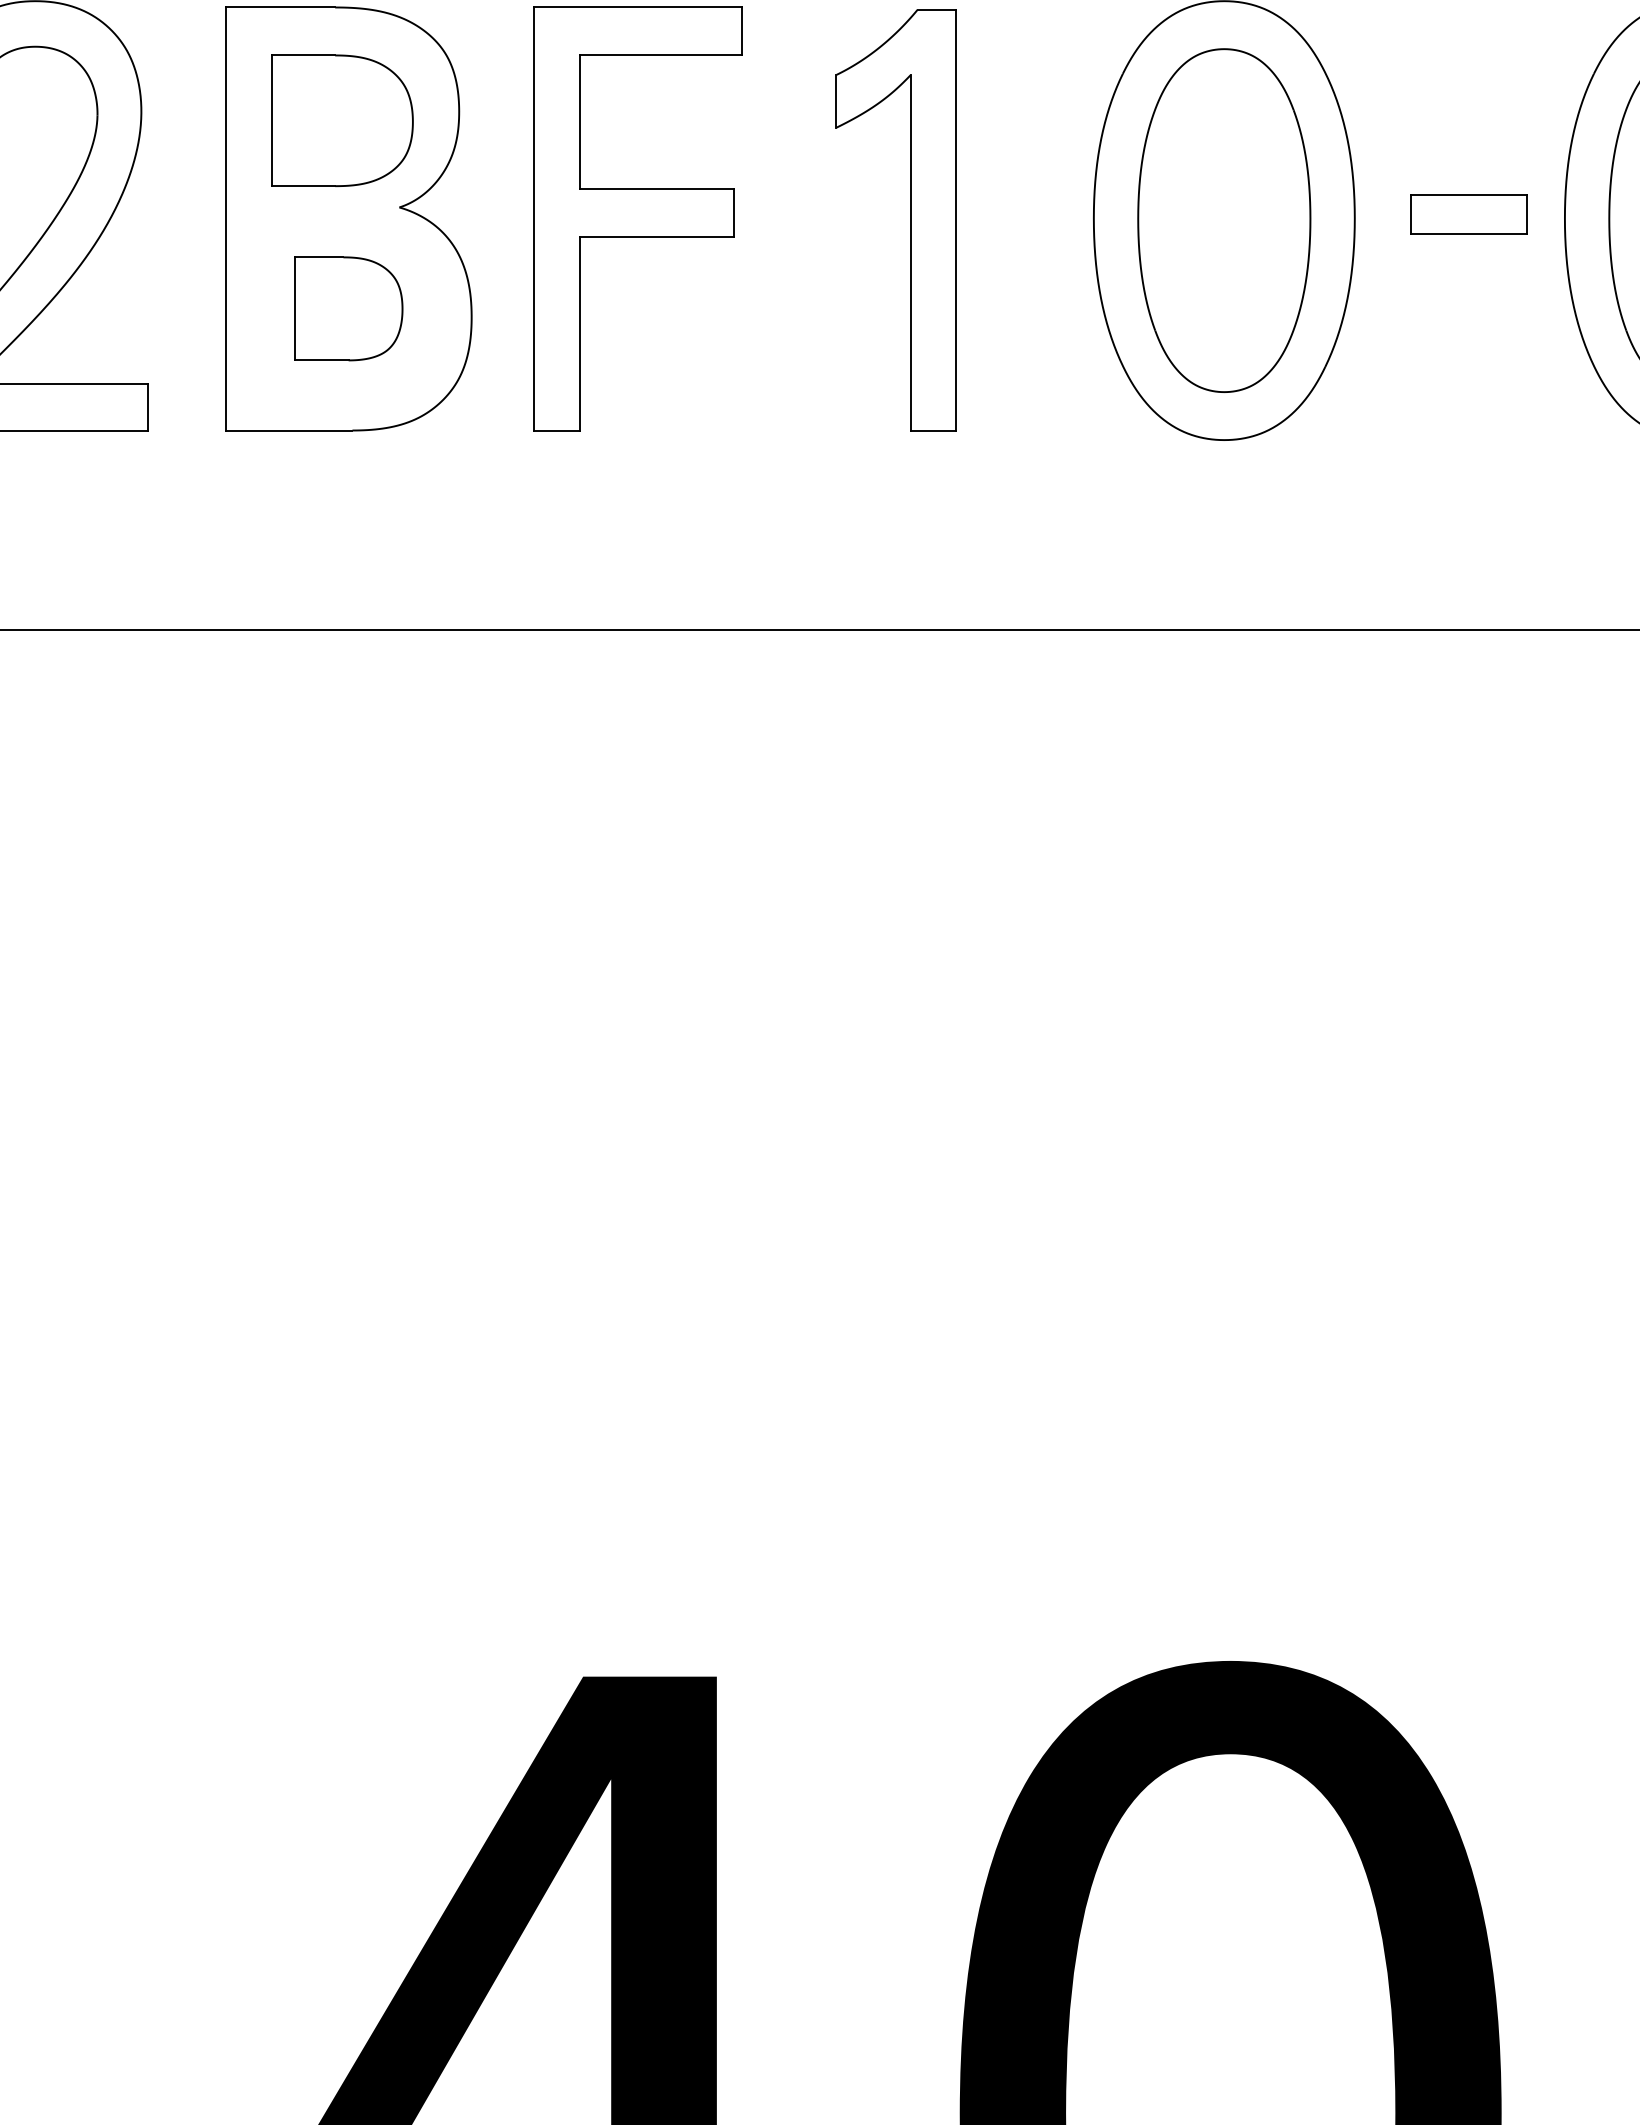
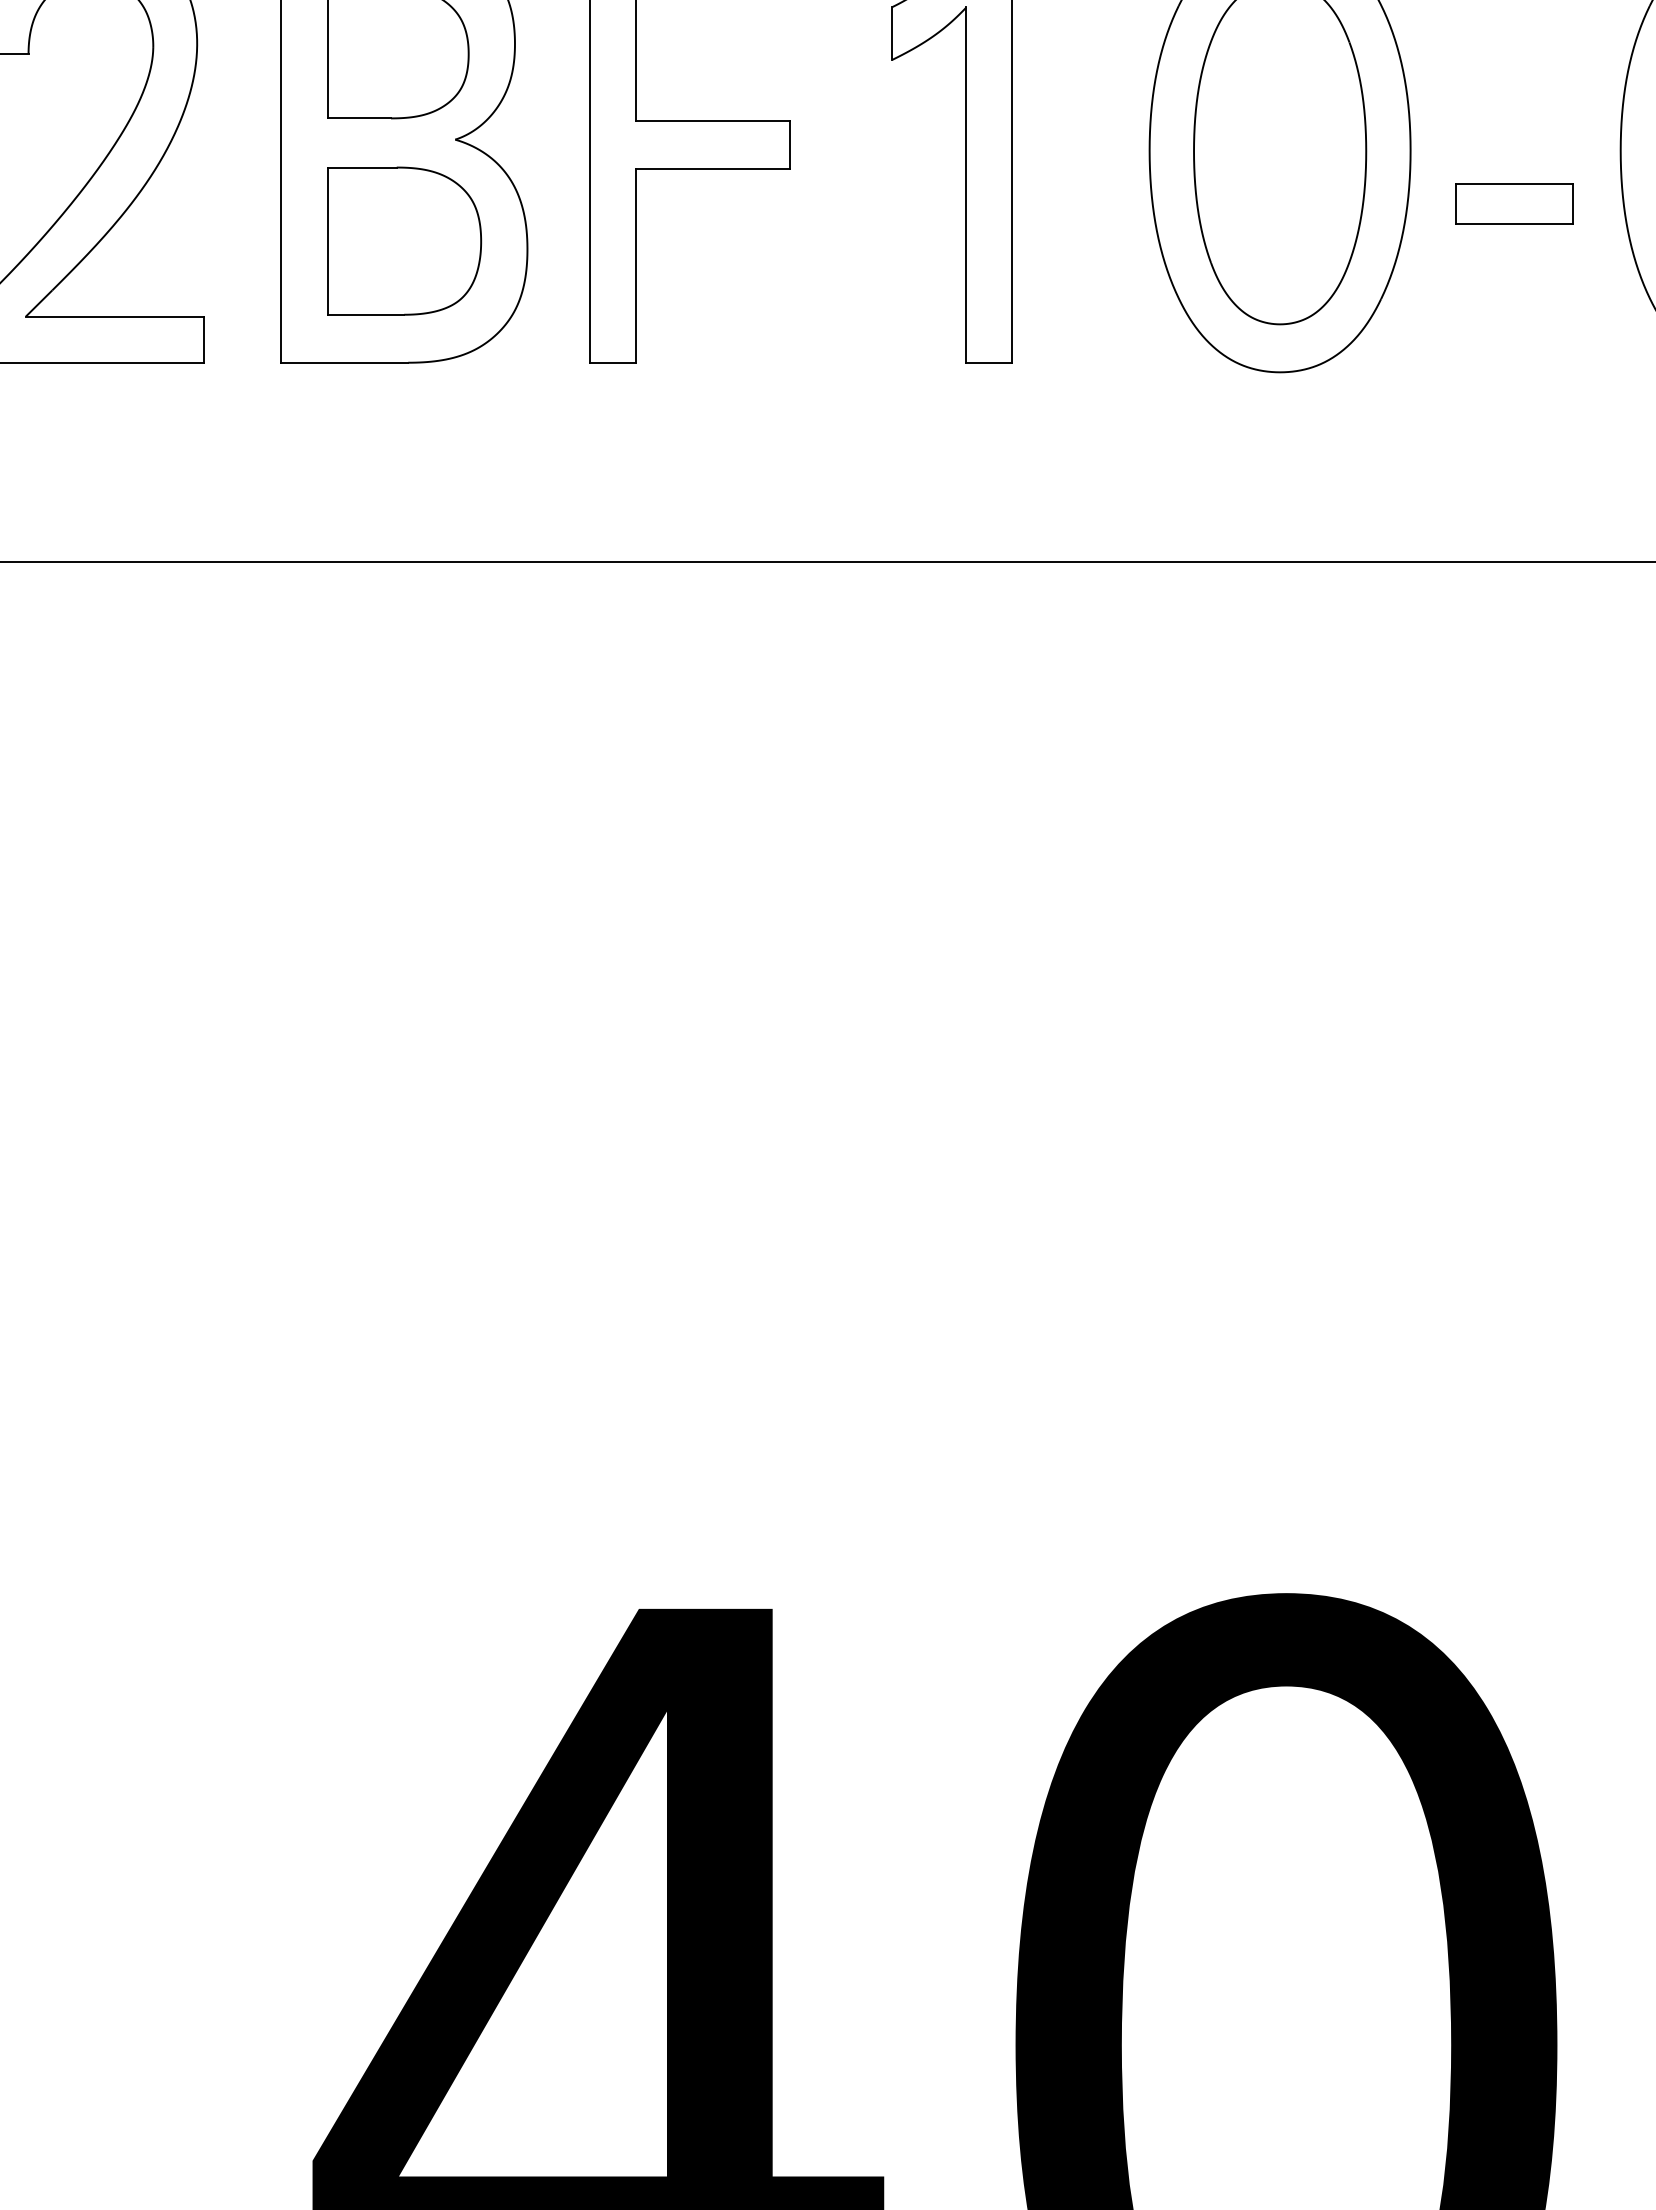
part: (1468, 214) -> (1514, 203), moved
part: (348, 308) -> (404, 240), size x1.43

